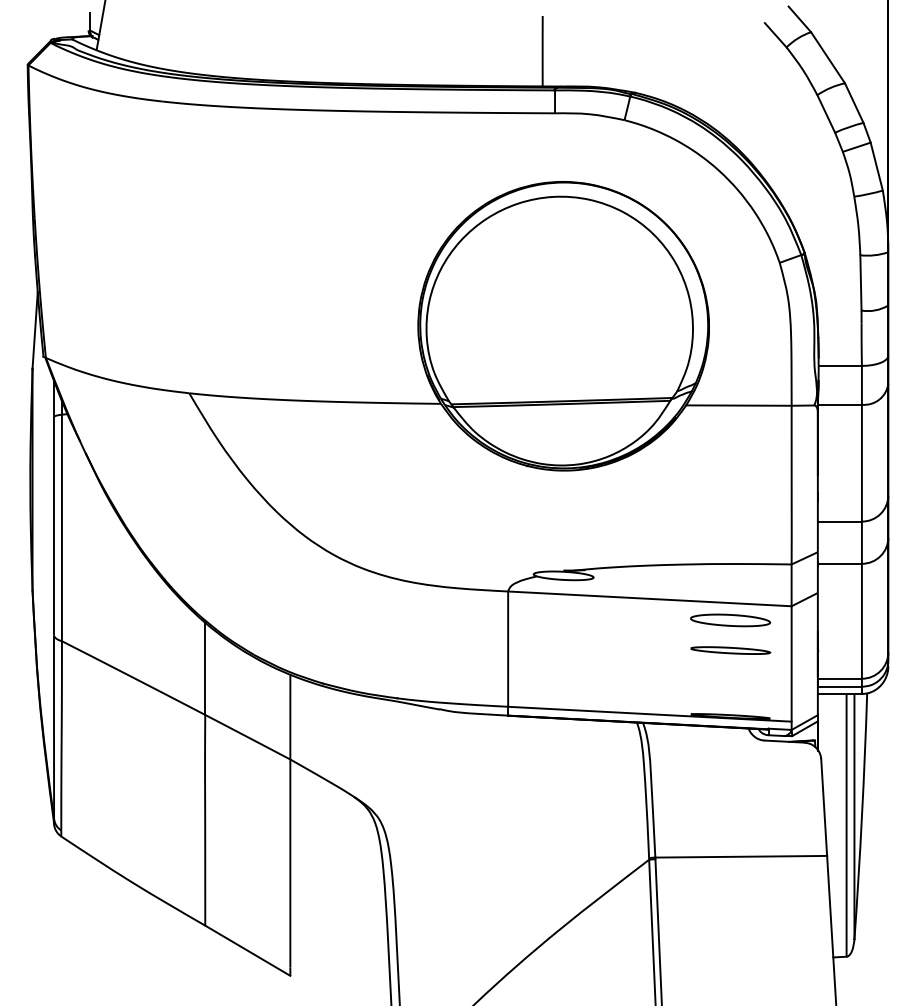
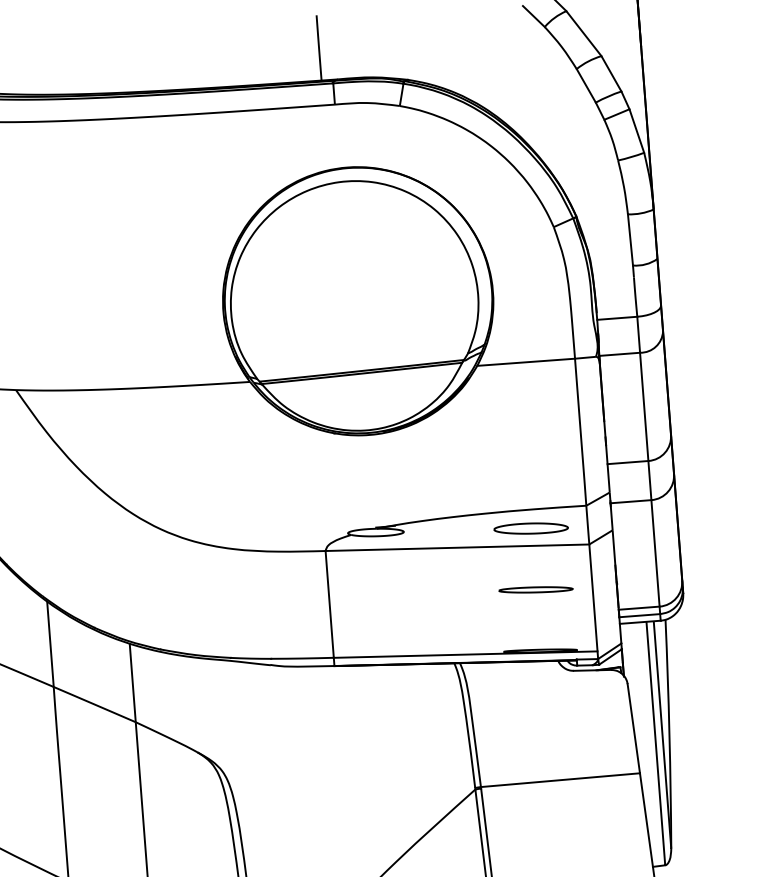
part: (730, 620) -> (531, 528), moved

